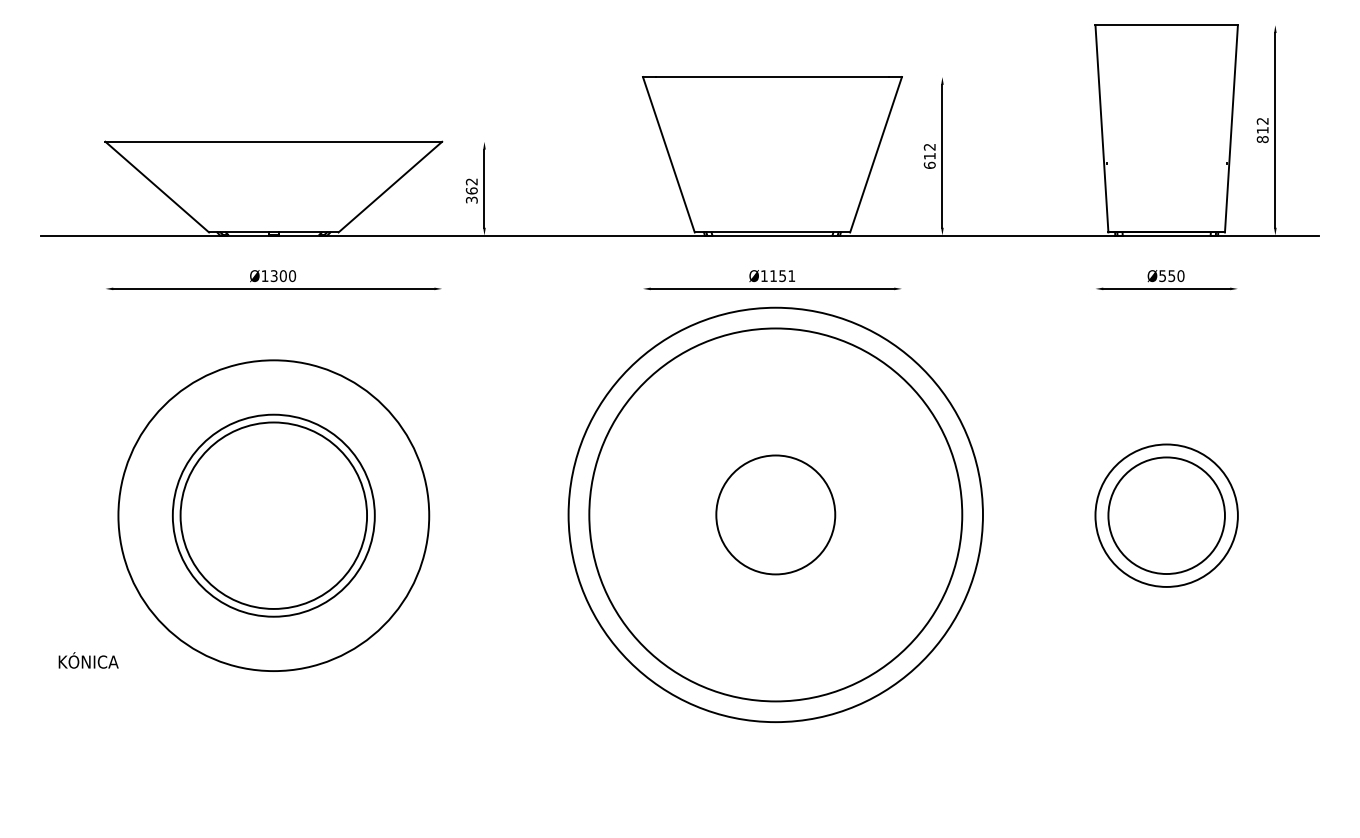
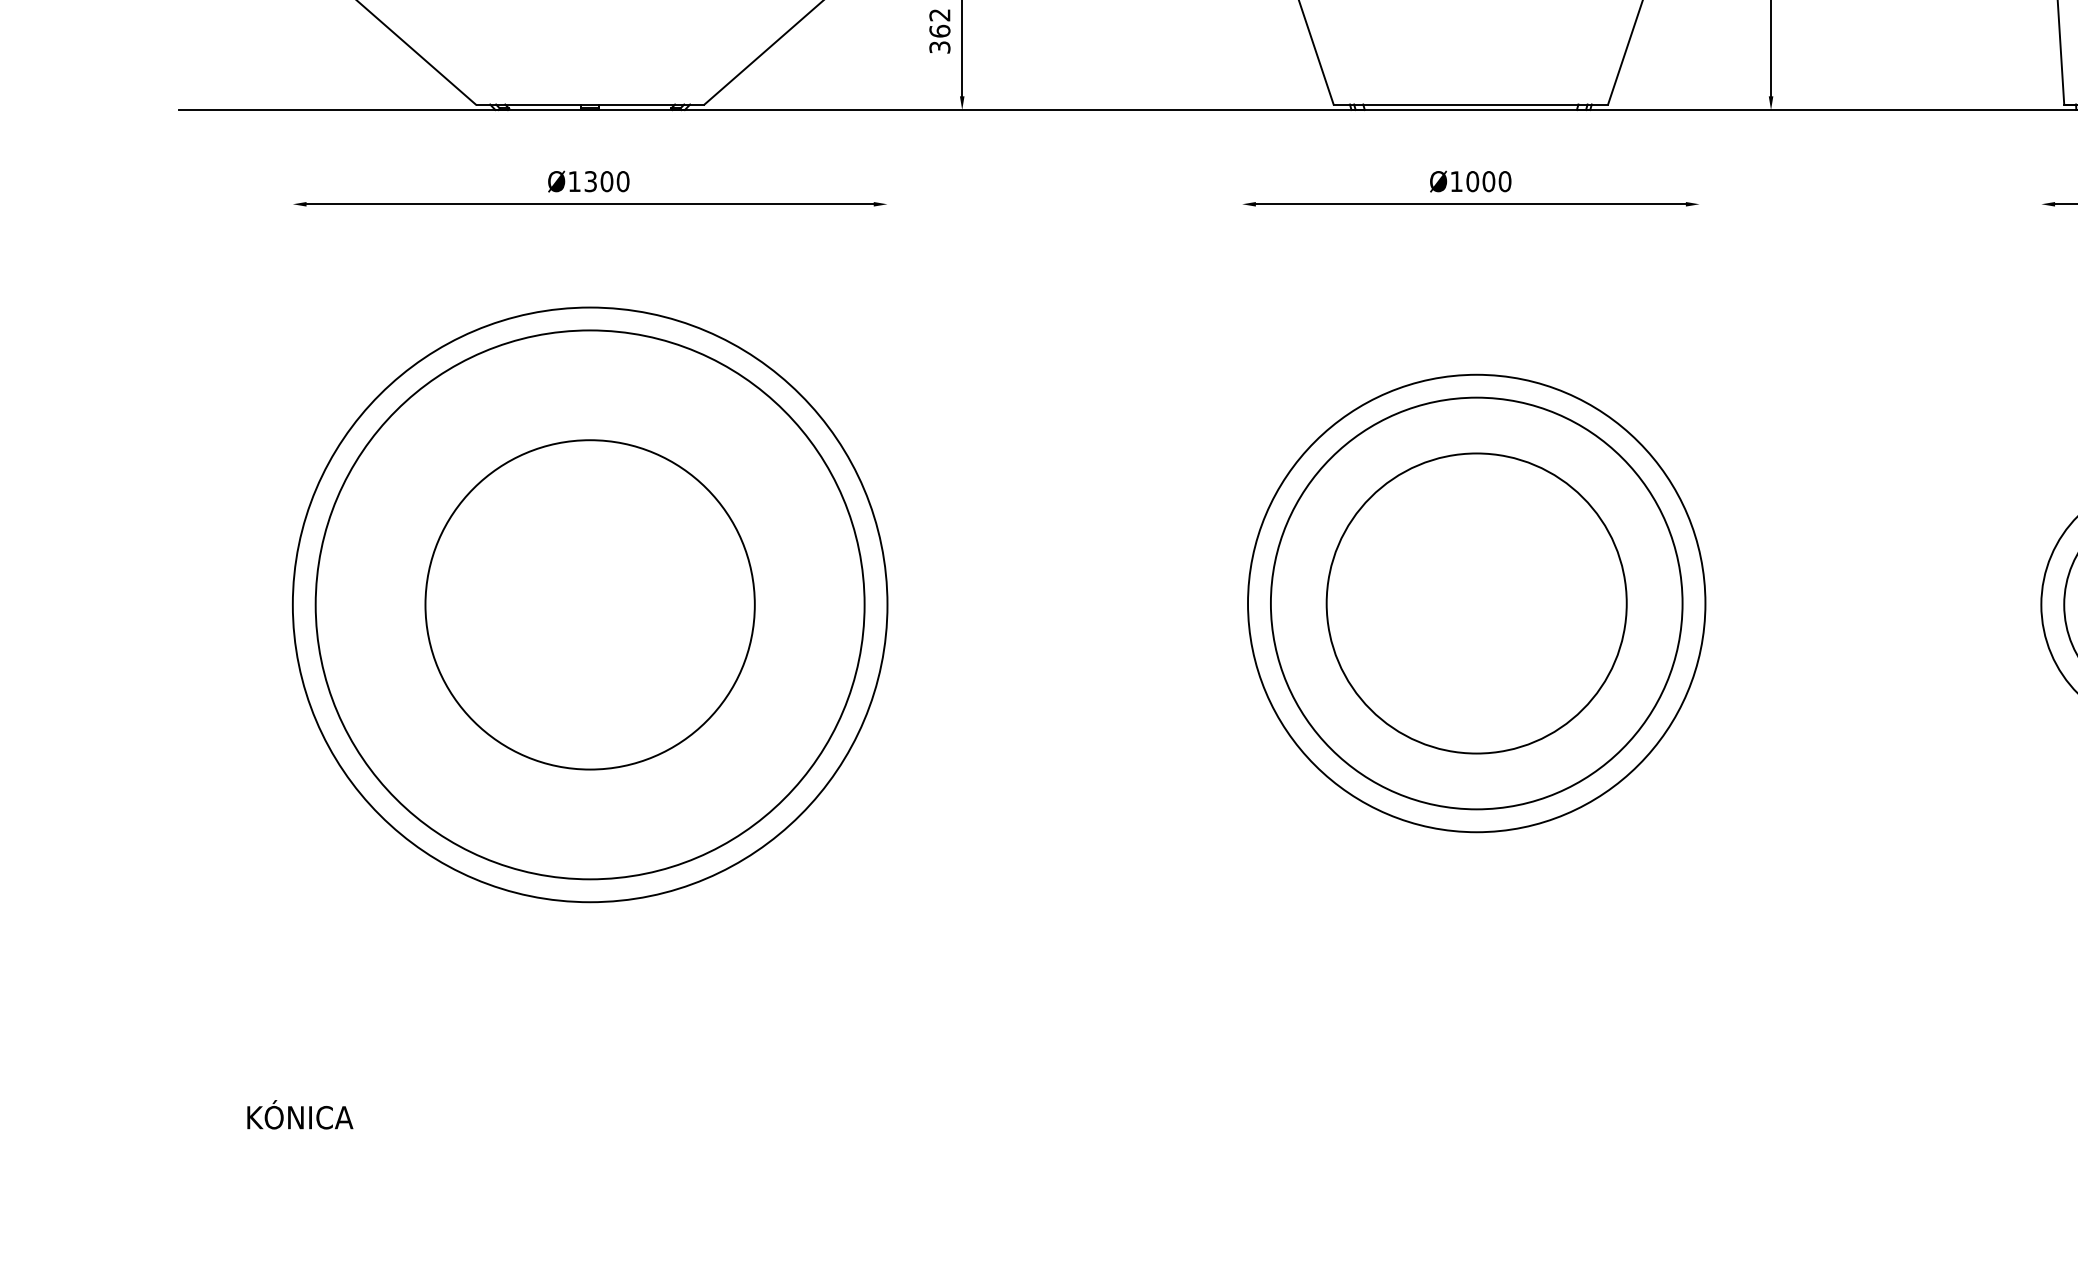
text: (782, 276) -> (1488, 182), Ø1151 -> Ø1000
circle: (775, 514) -> (1476, 602), size x0.62
circle: (775, 514) -> (1476, 602), size x0.62
circle: (775, 514) -> (1476, 602), size x1.43
circle: (273, 515) -> (589, 604), size x1.67
text: (88, 660) -> (299, 1114), moved

